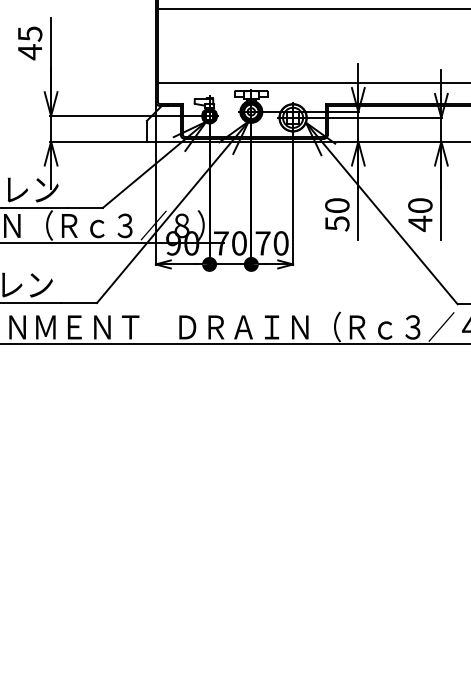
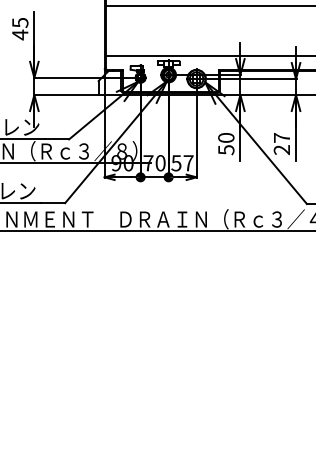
text: (419, 213) -> (281, 143), 40 -> 27
text: (272, 243) -> (182, 163), 70 -> 57

